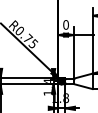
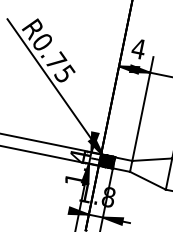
text: (66, 24) -> (139, 48), 0 -> 4

